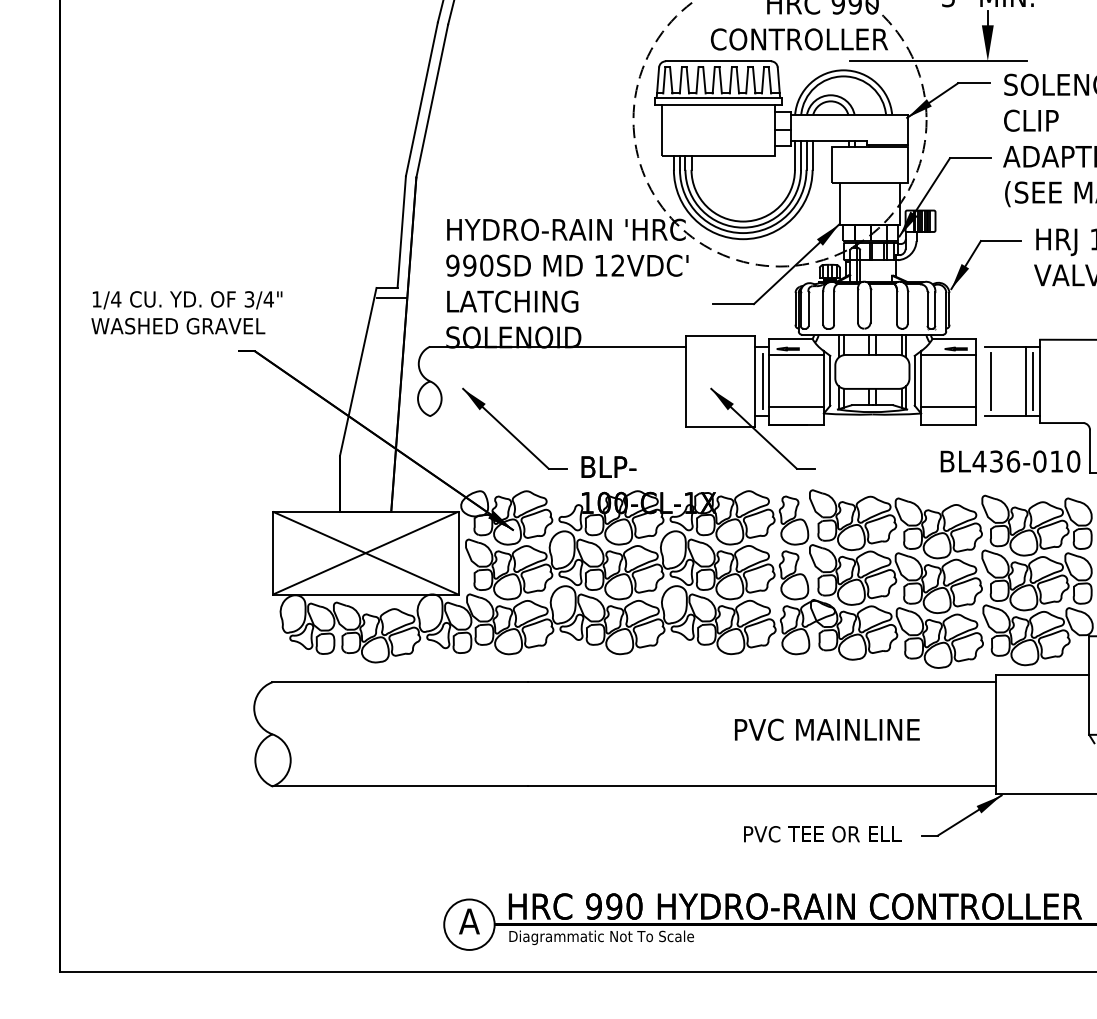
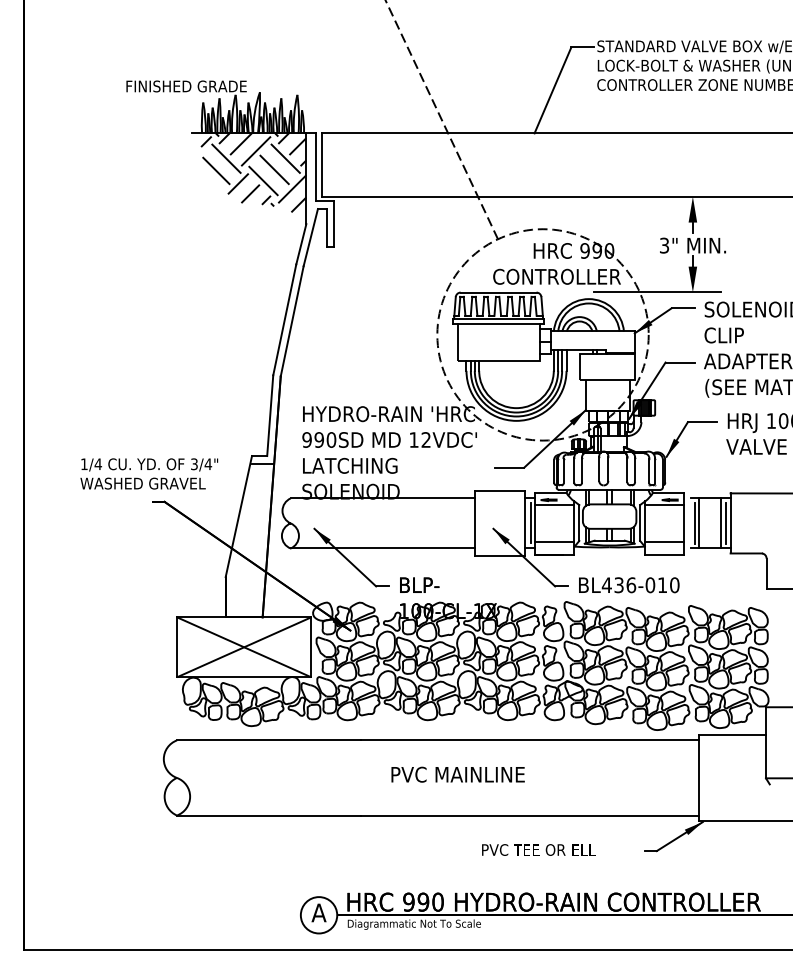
text: (187, 312) -> (149, 473), moved
line: (996, 381) -> (699, 523), added
line: (557, 416) -> (382, 548), added
text: (1010, 461) -> (629, 585), moved
text: (826, 729) -> (457, 774), moved
text: (822, 833) -> (538, 849), moved

